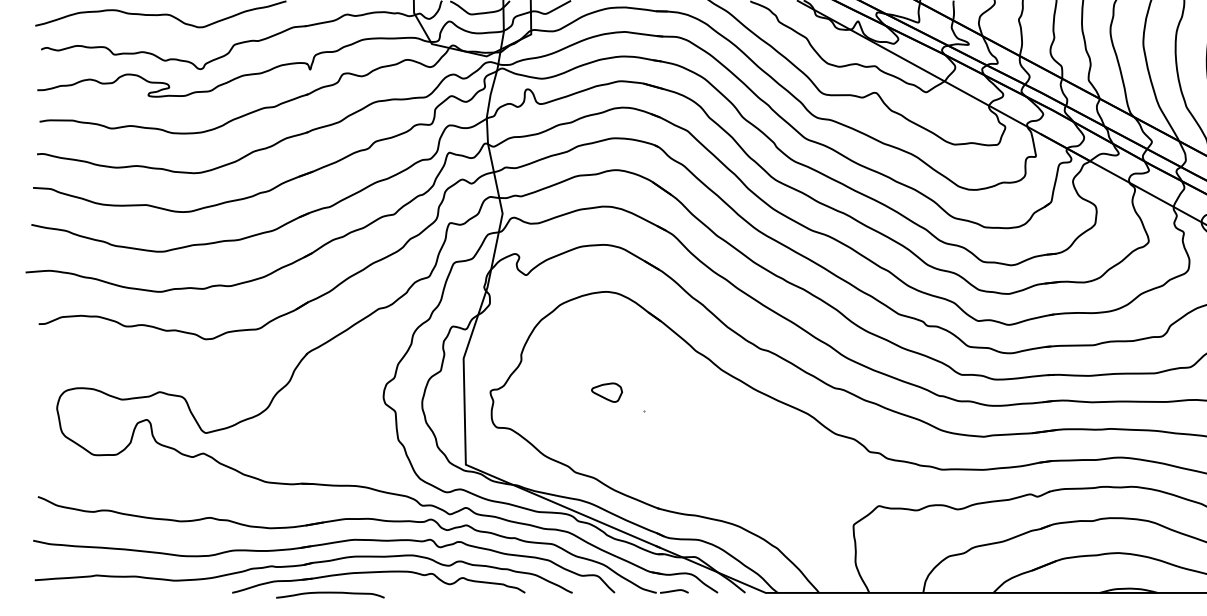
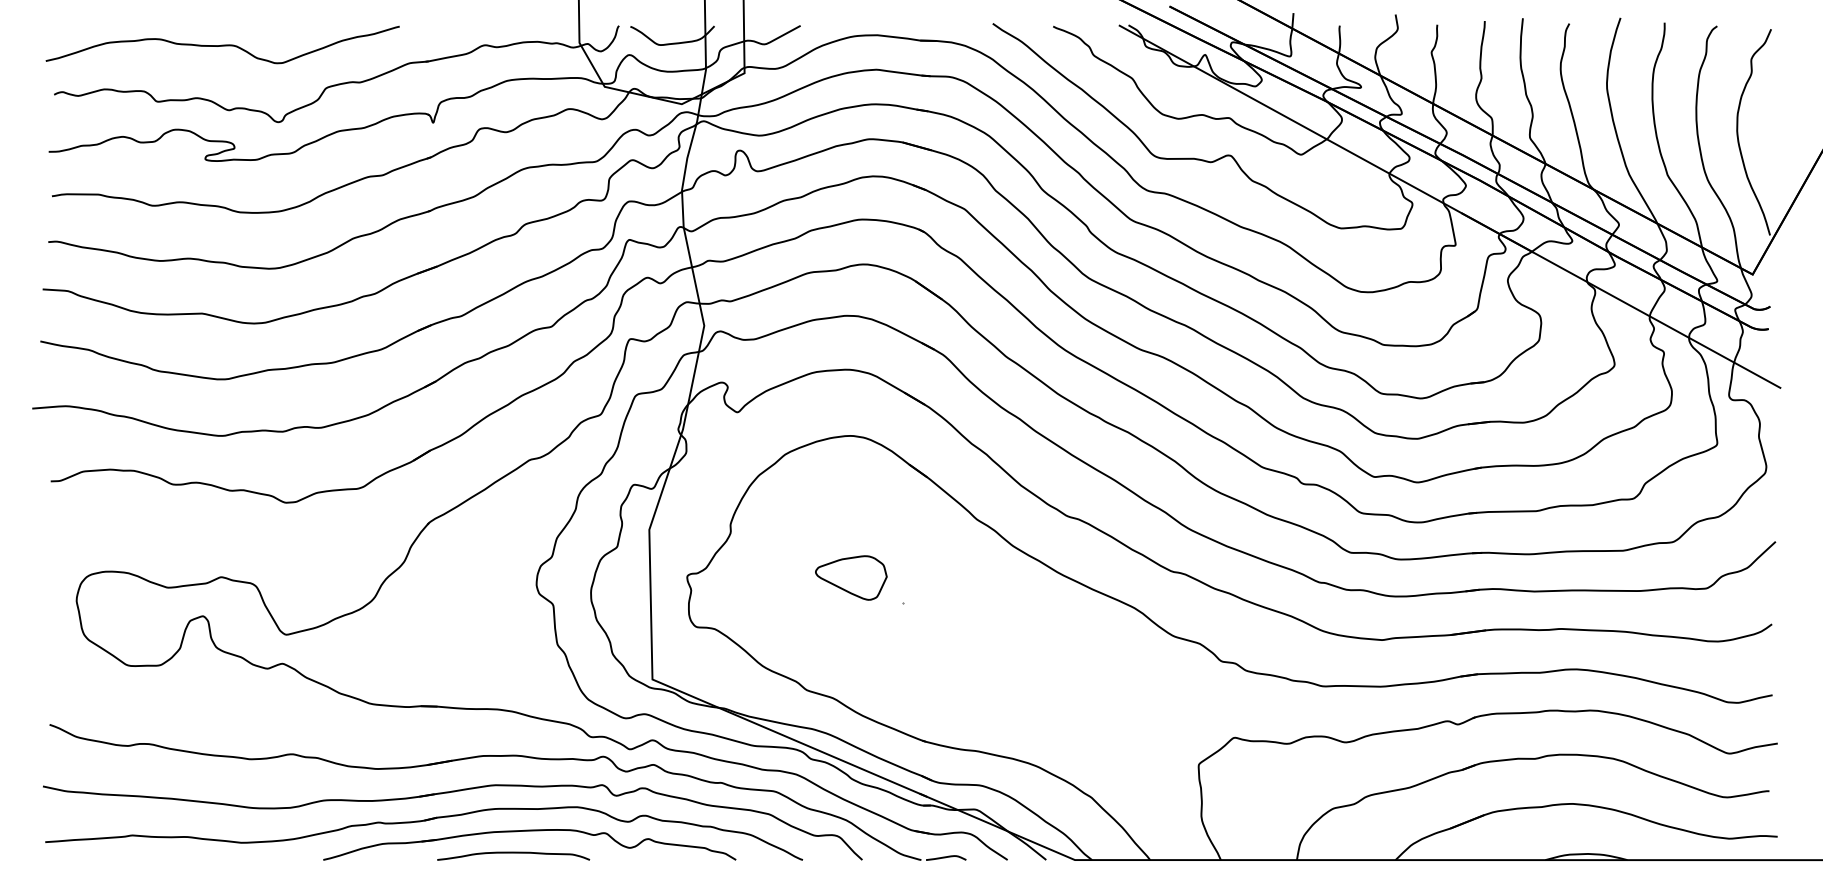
part: (607, 392) -> (851, 577), size x1.67
curve: (330, 593) -> (513, 853), moved

